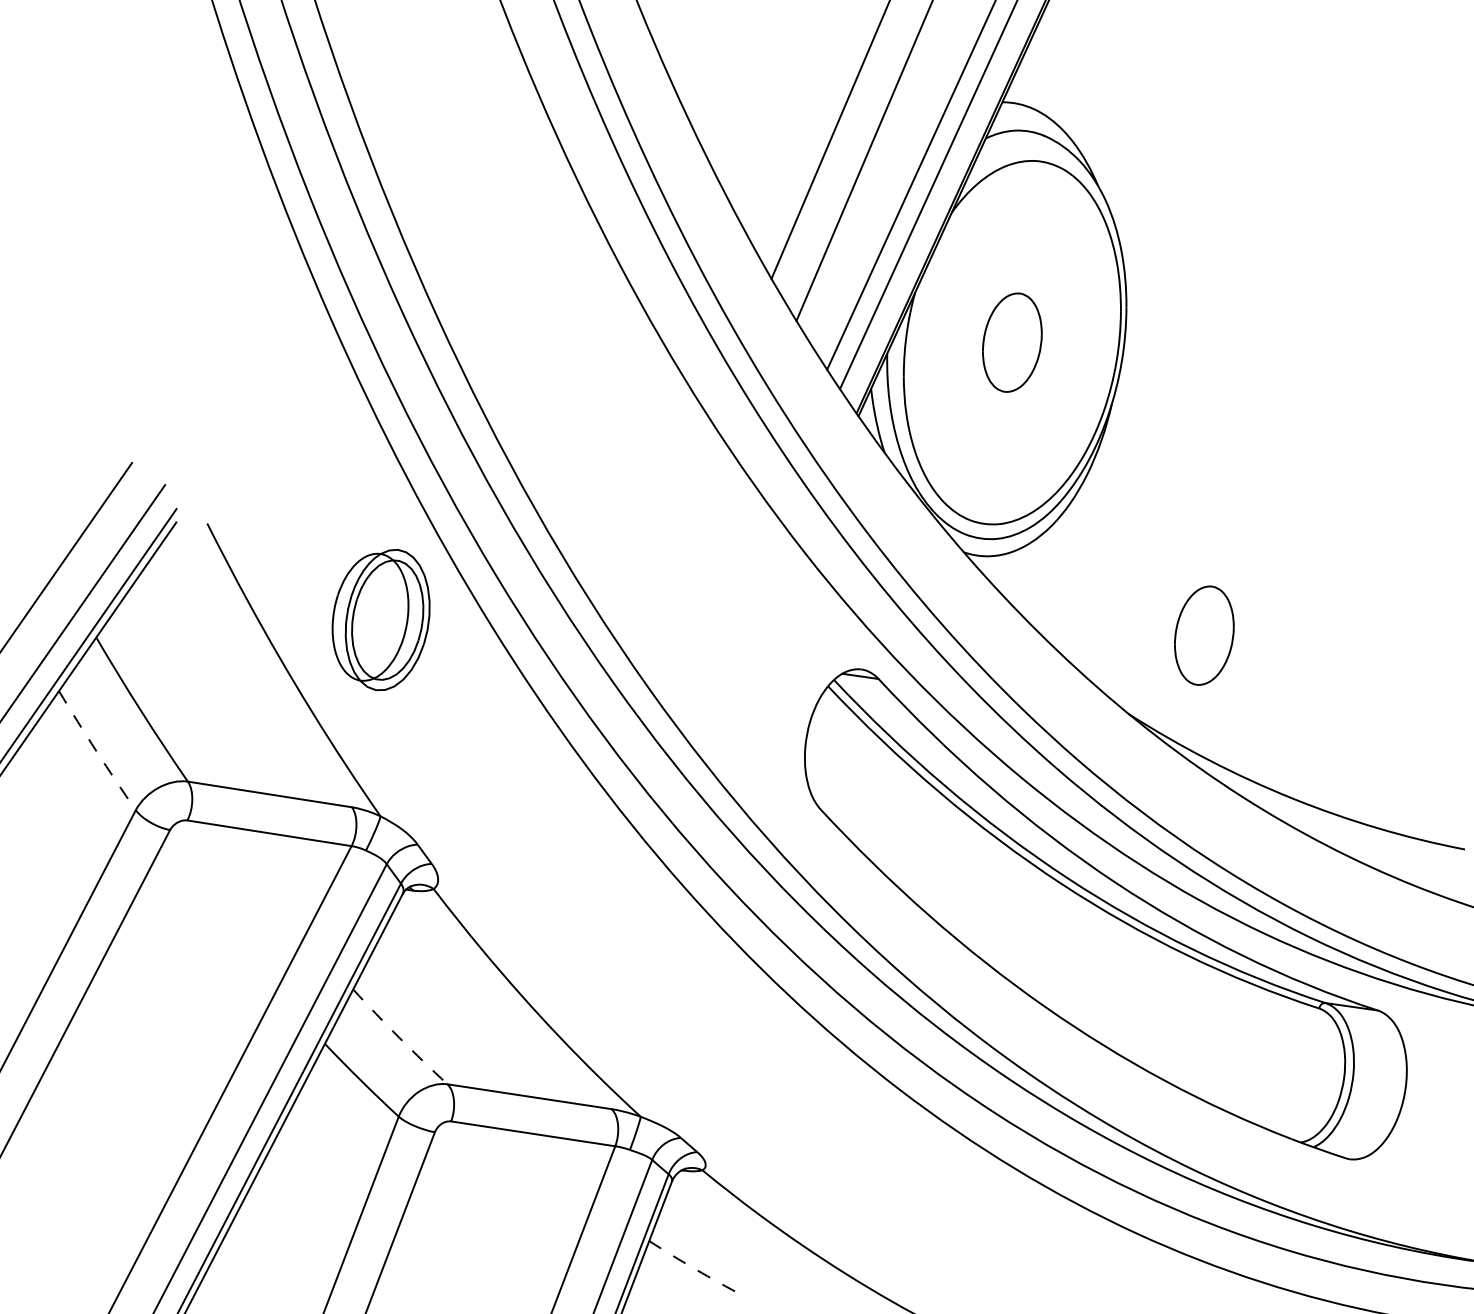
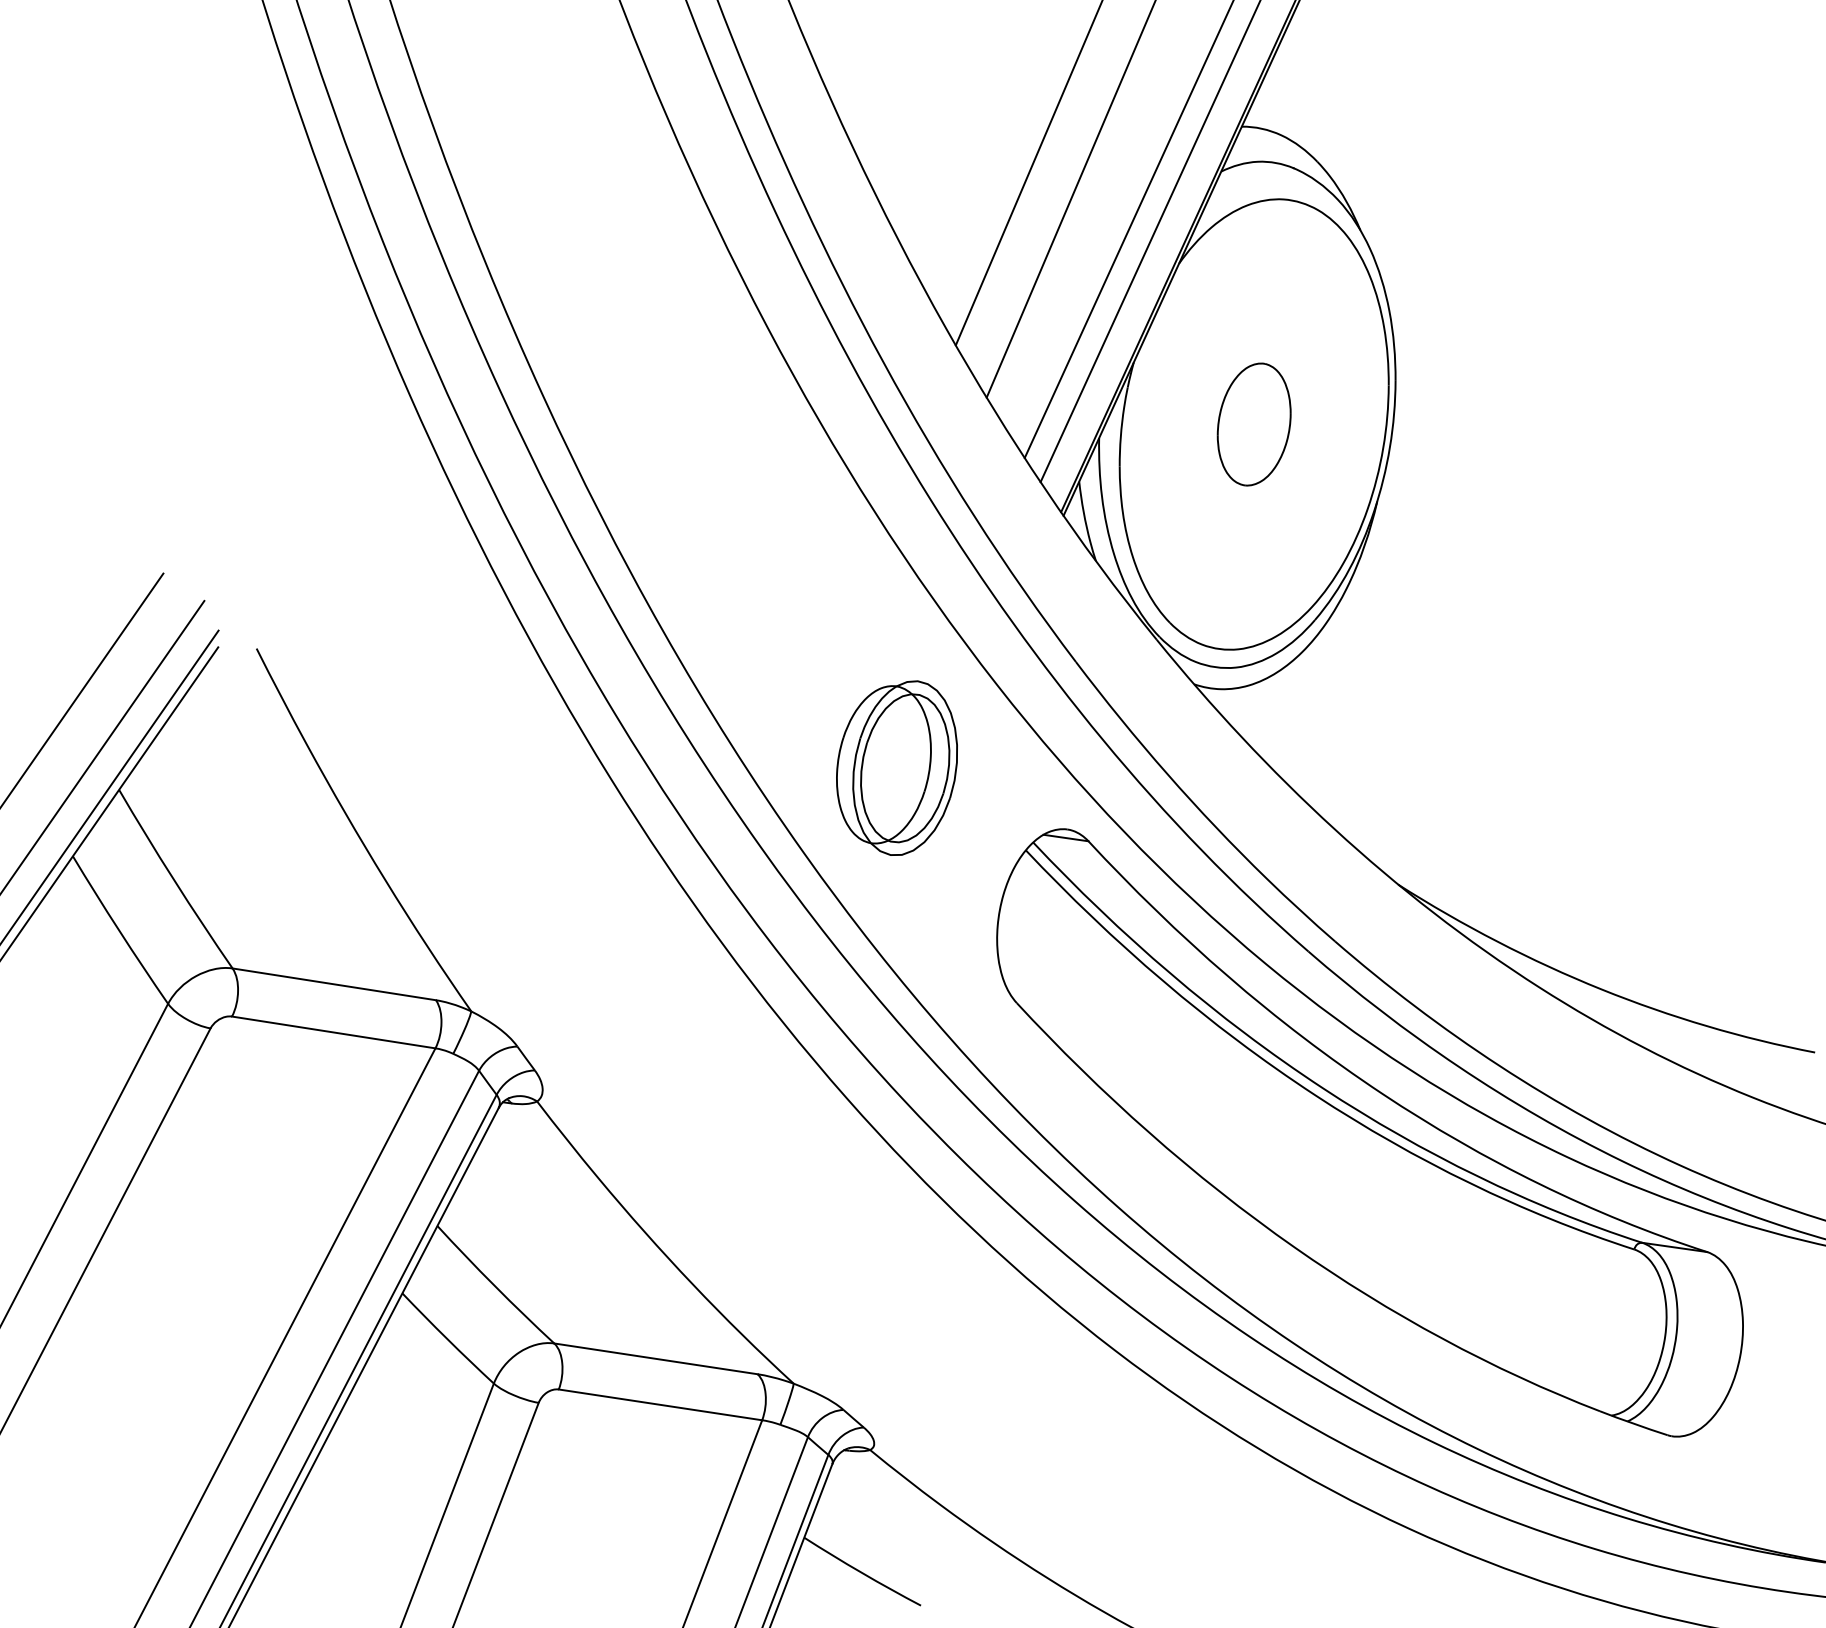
part: (380, 620) -> (896, 768), moved
part: (1204, 635) -> (1492, 787), removed
arc: (96, 751) -> (119, 931), dashed -> solid
arc: (399, 1037) -> (494, 1285), dashed -> solid
arc: (695, 1269) -> (861, 1572), dashed -> solid

